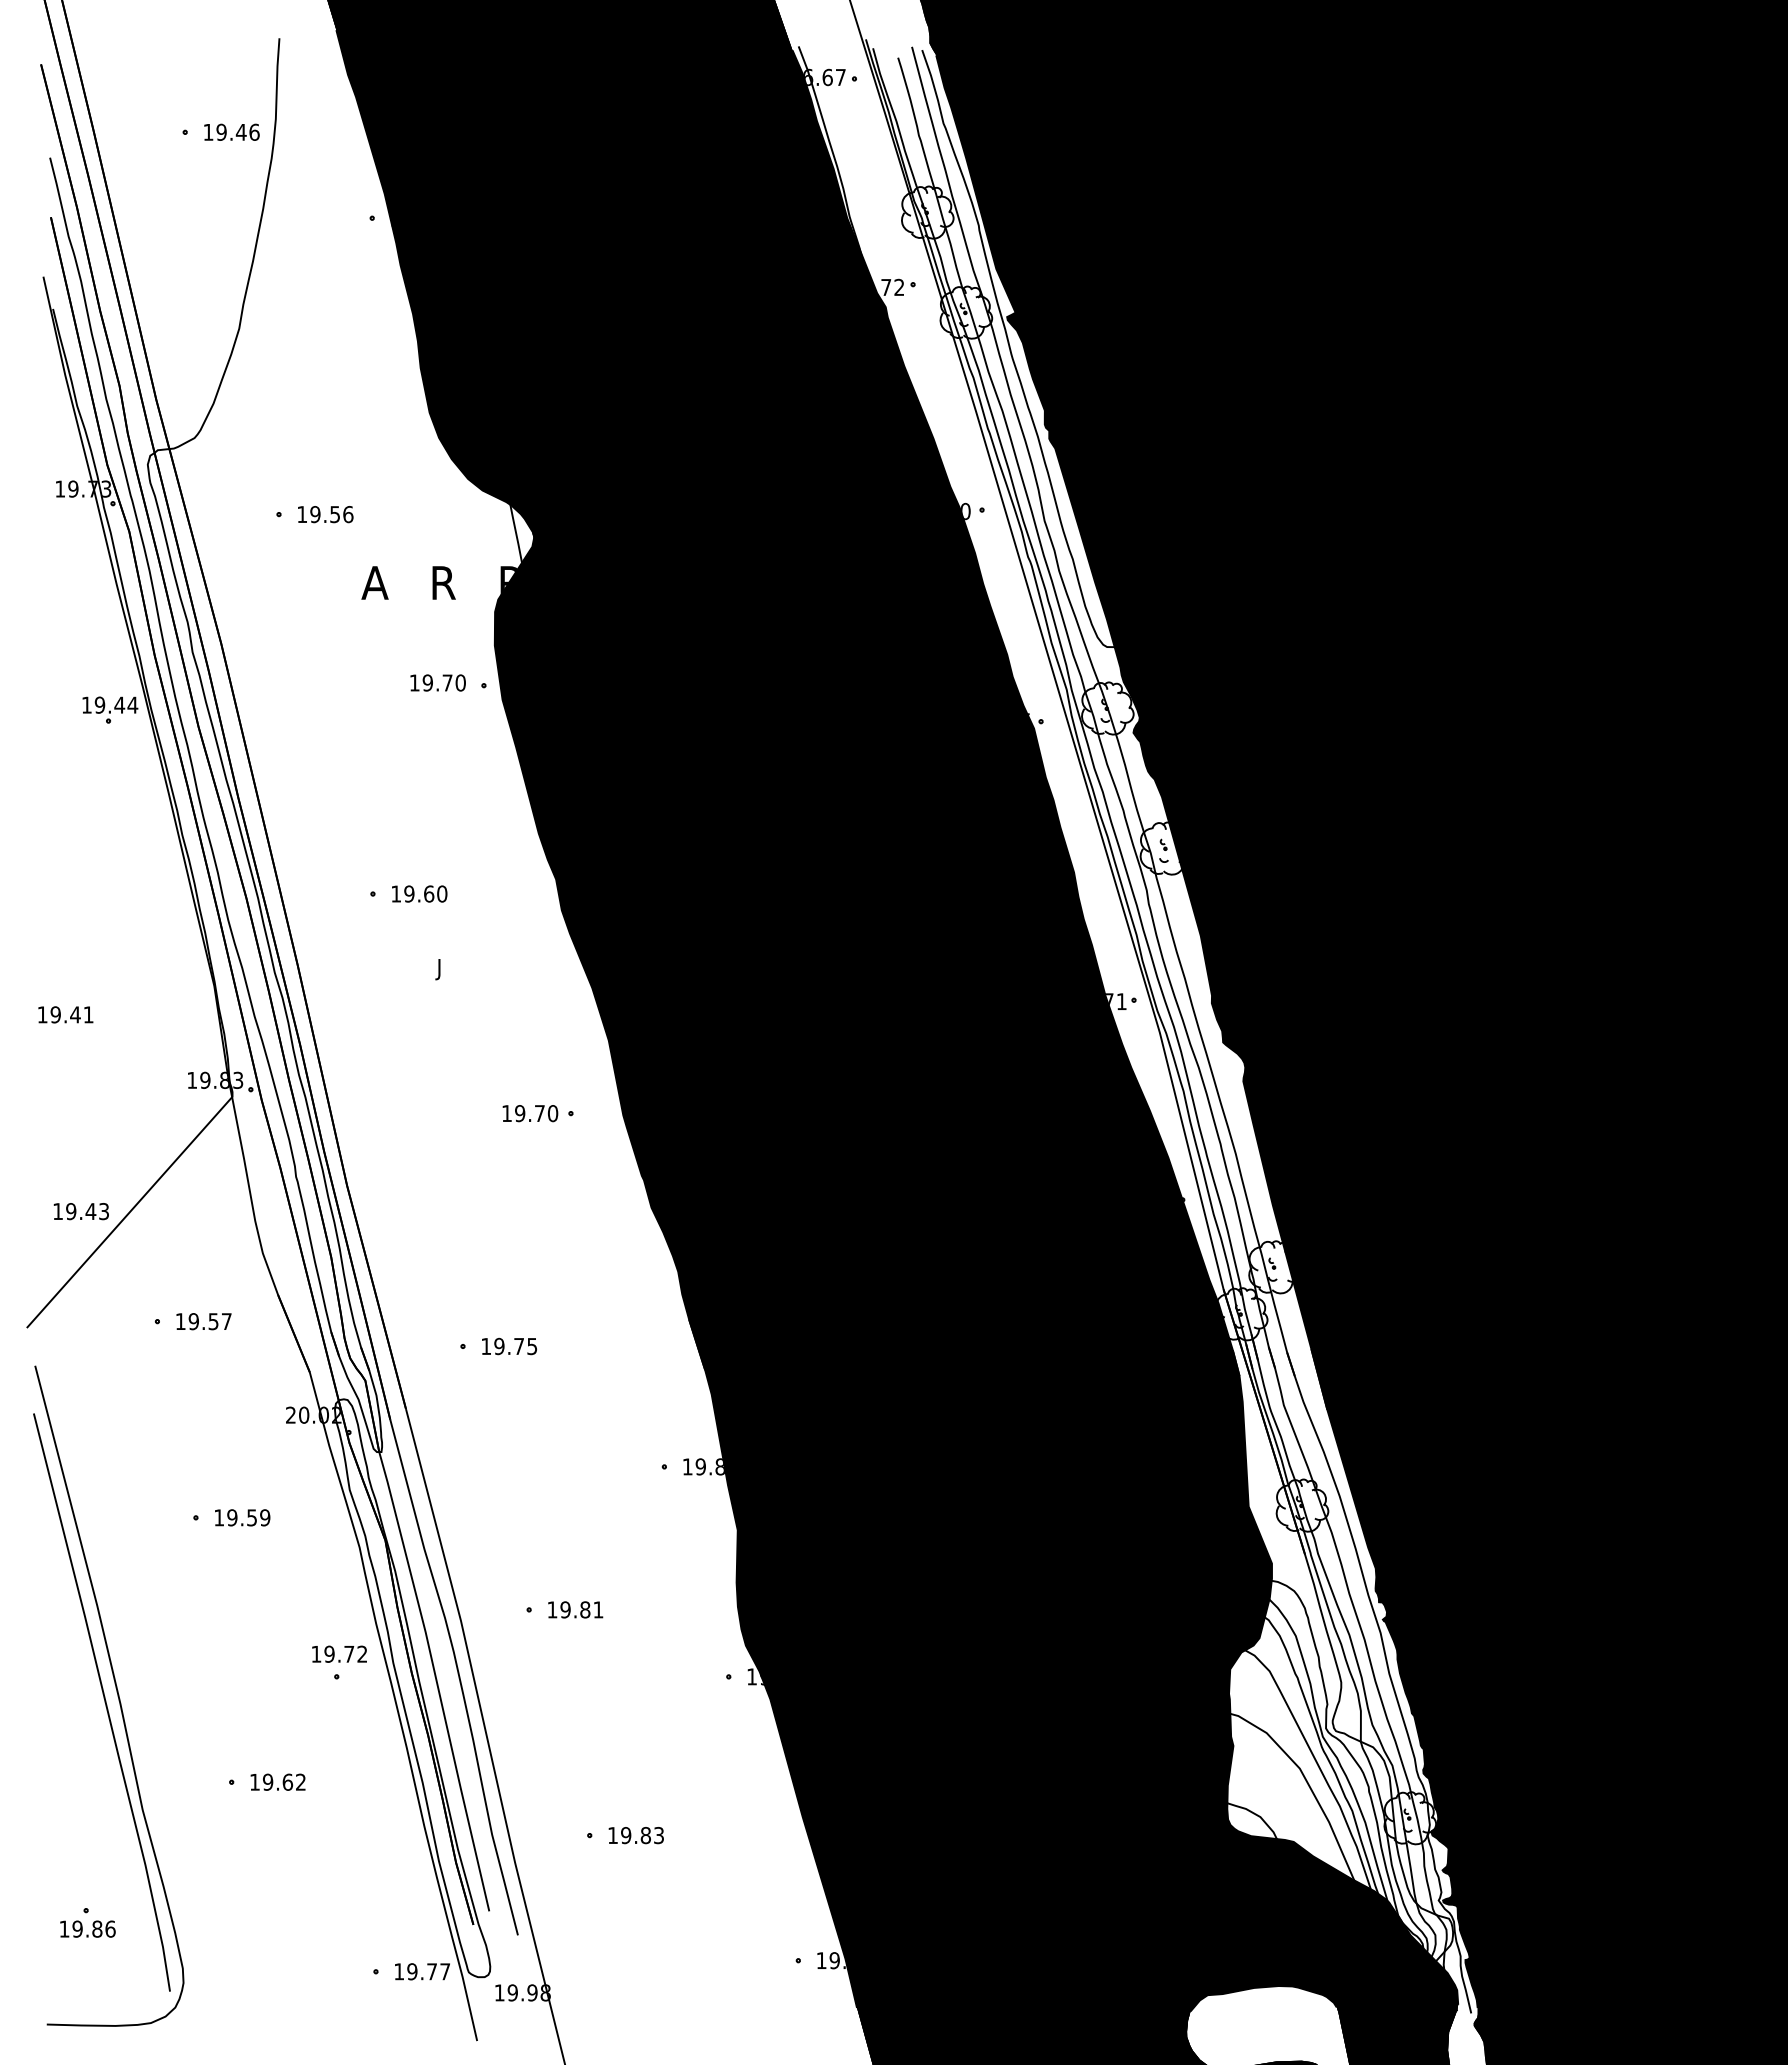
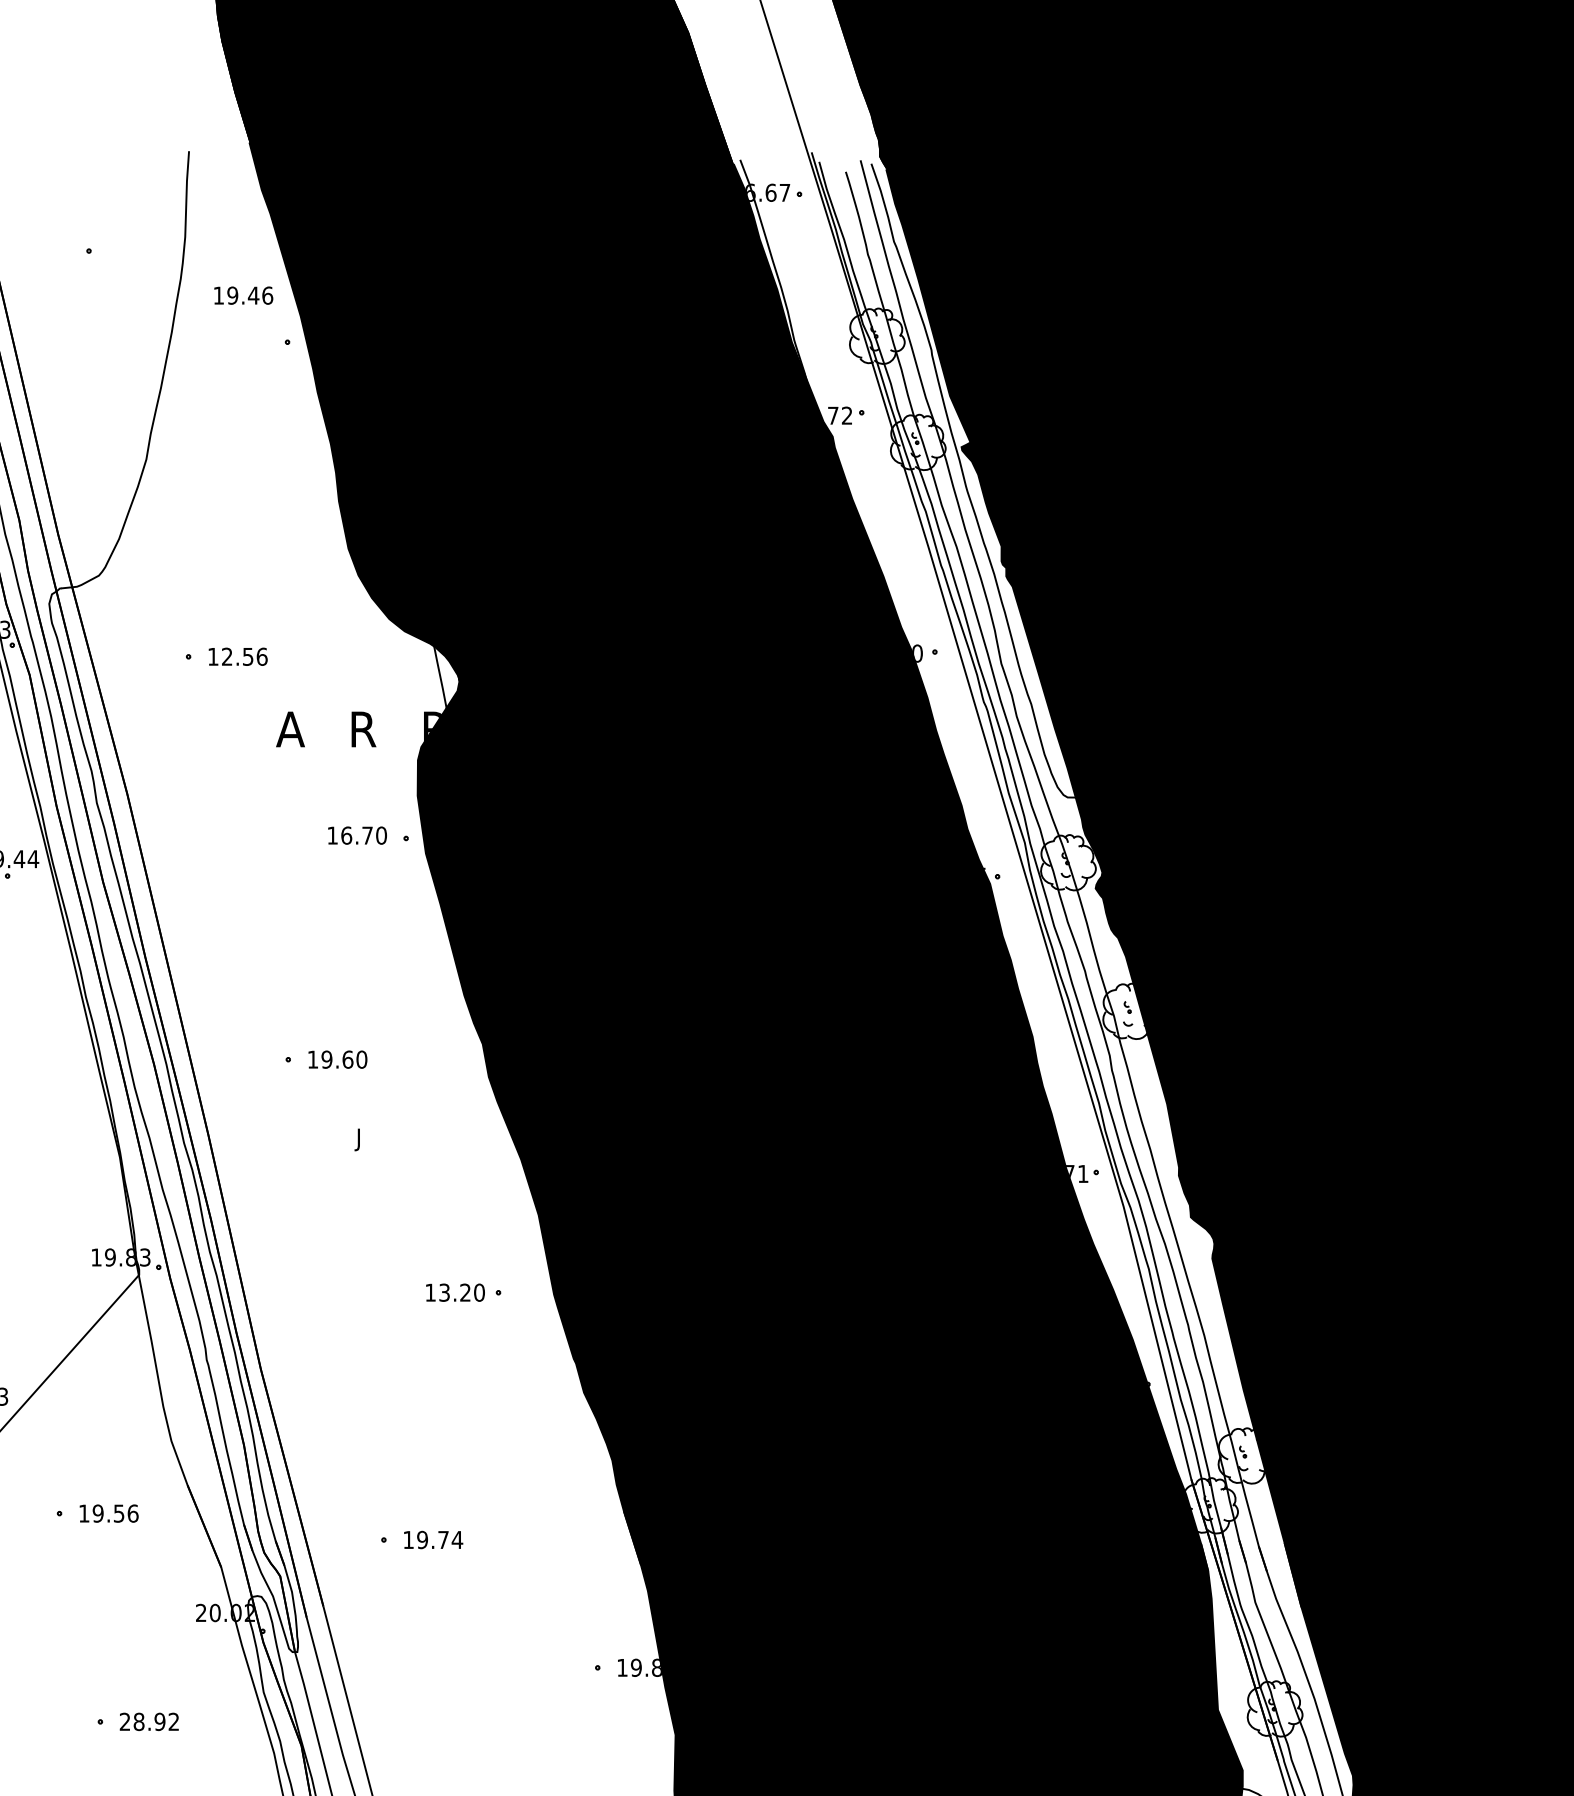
text: (231, 131) -> (243, 294), moved
text: (315, 514) -> (227, 656), 19.56 -> 12.56
text: (427, 682) -> (346, 835), 19.70 -> 16.70
text: (529, 1113) -> (454, 1292), 19.70 -> 13.20
text: (226, 1321) -> (132, 1513), 19.57 -> 19.56
text: (531, 1346) -> (456, 1540), 19.75 -> 19.74
text: (242, 1517) -> (149, 1721), 19.59 -> 28.92

